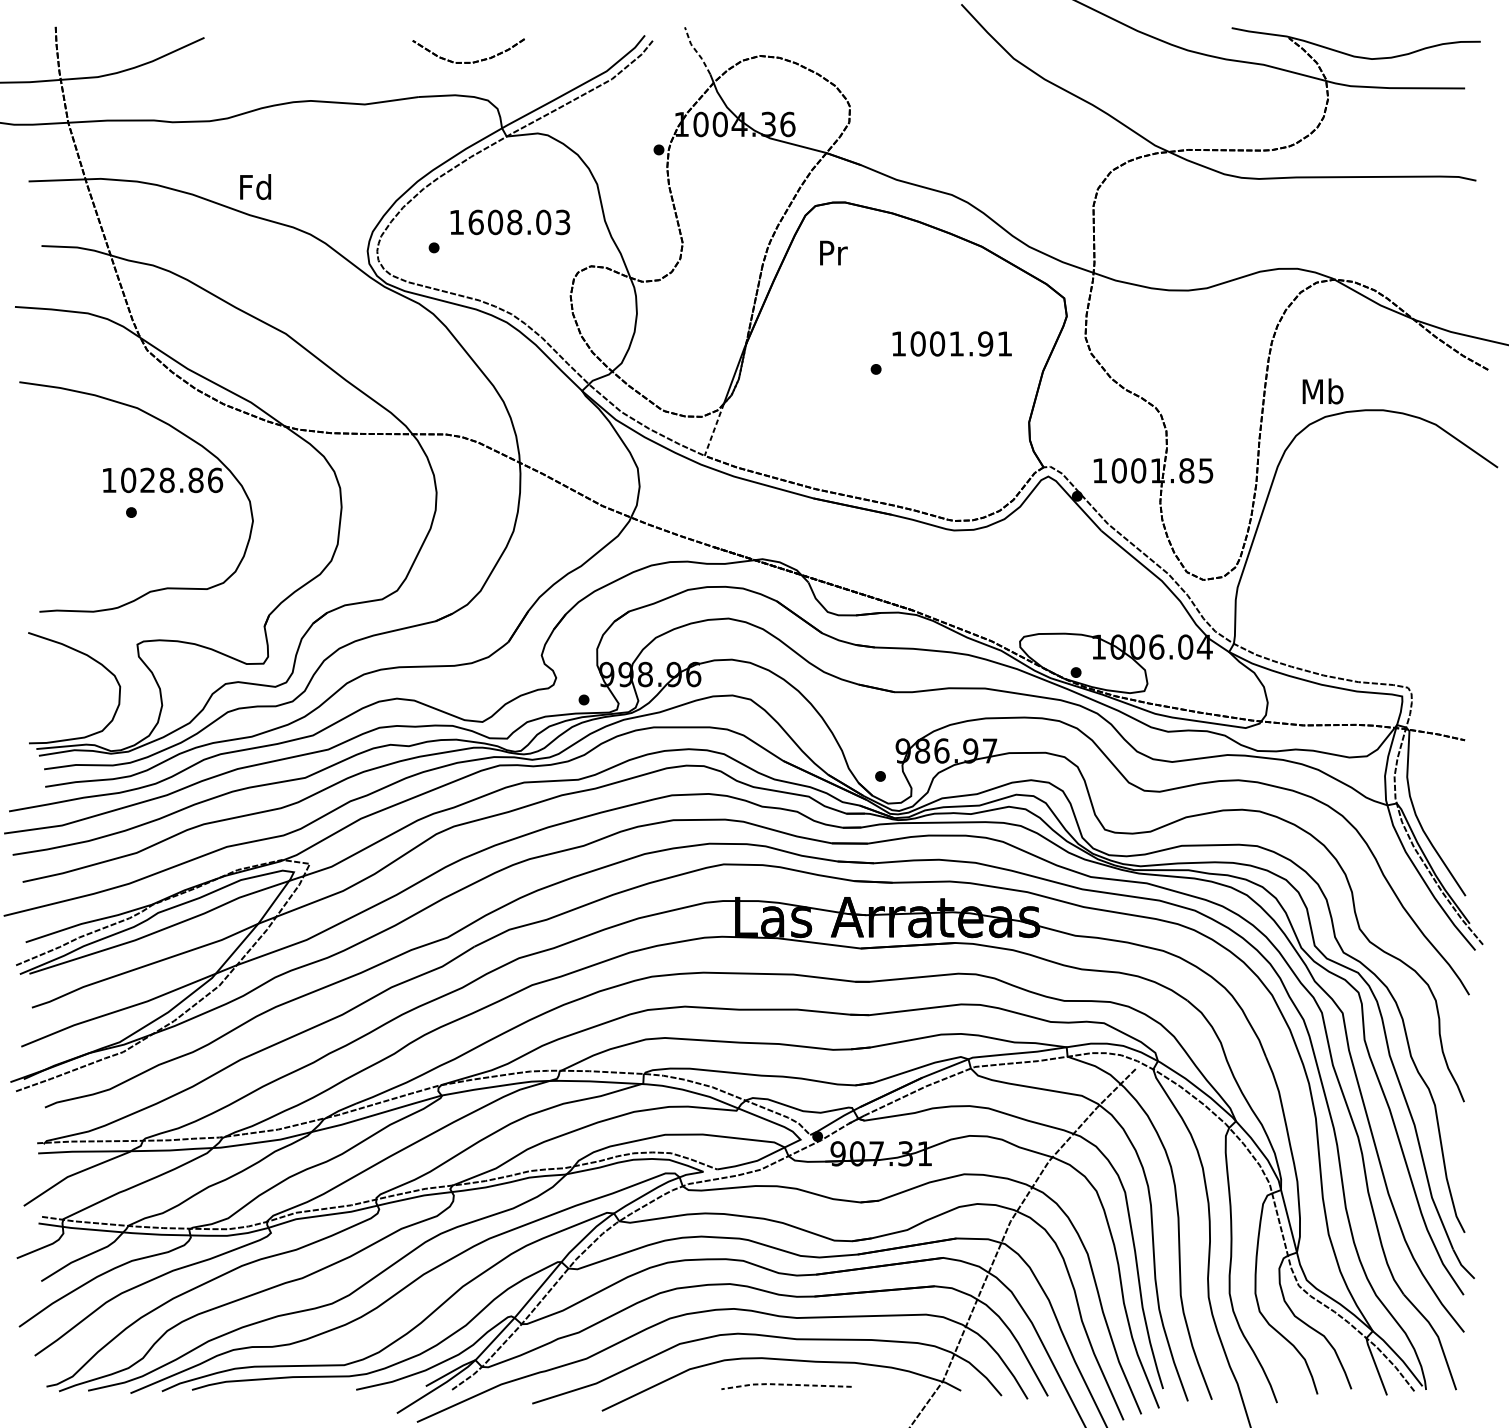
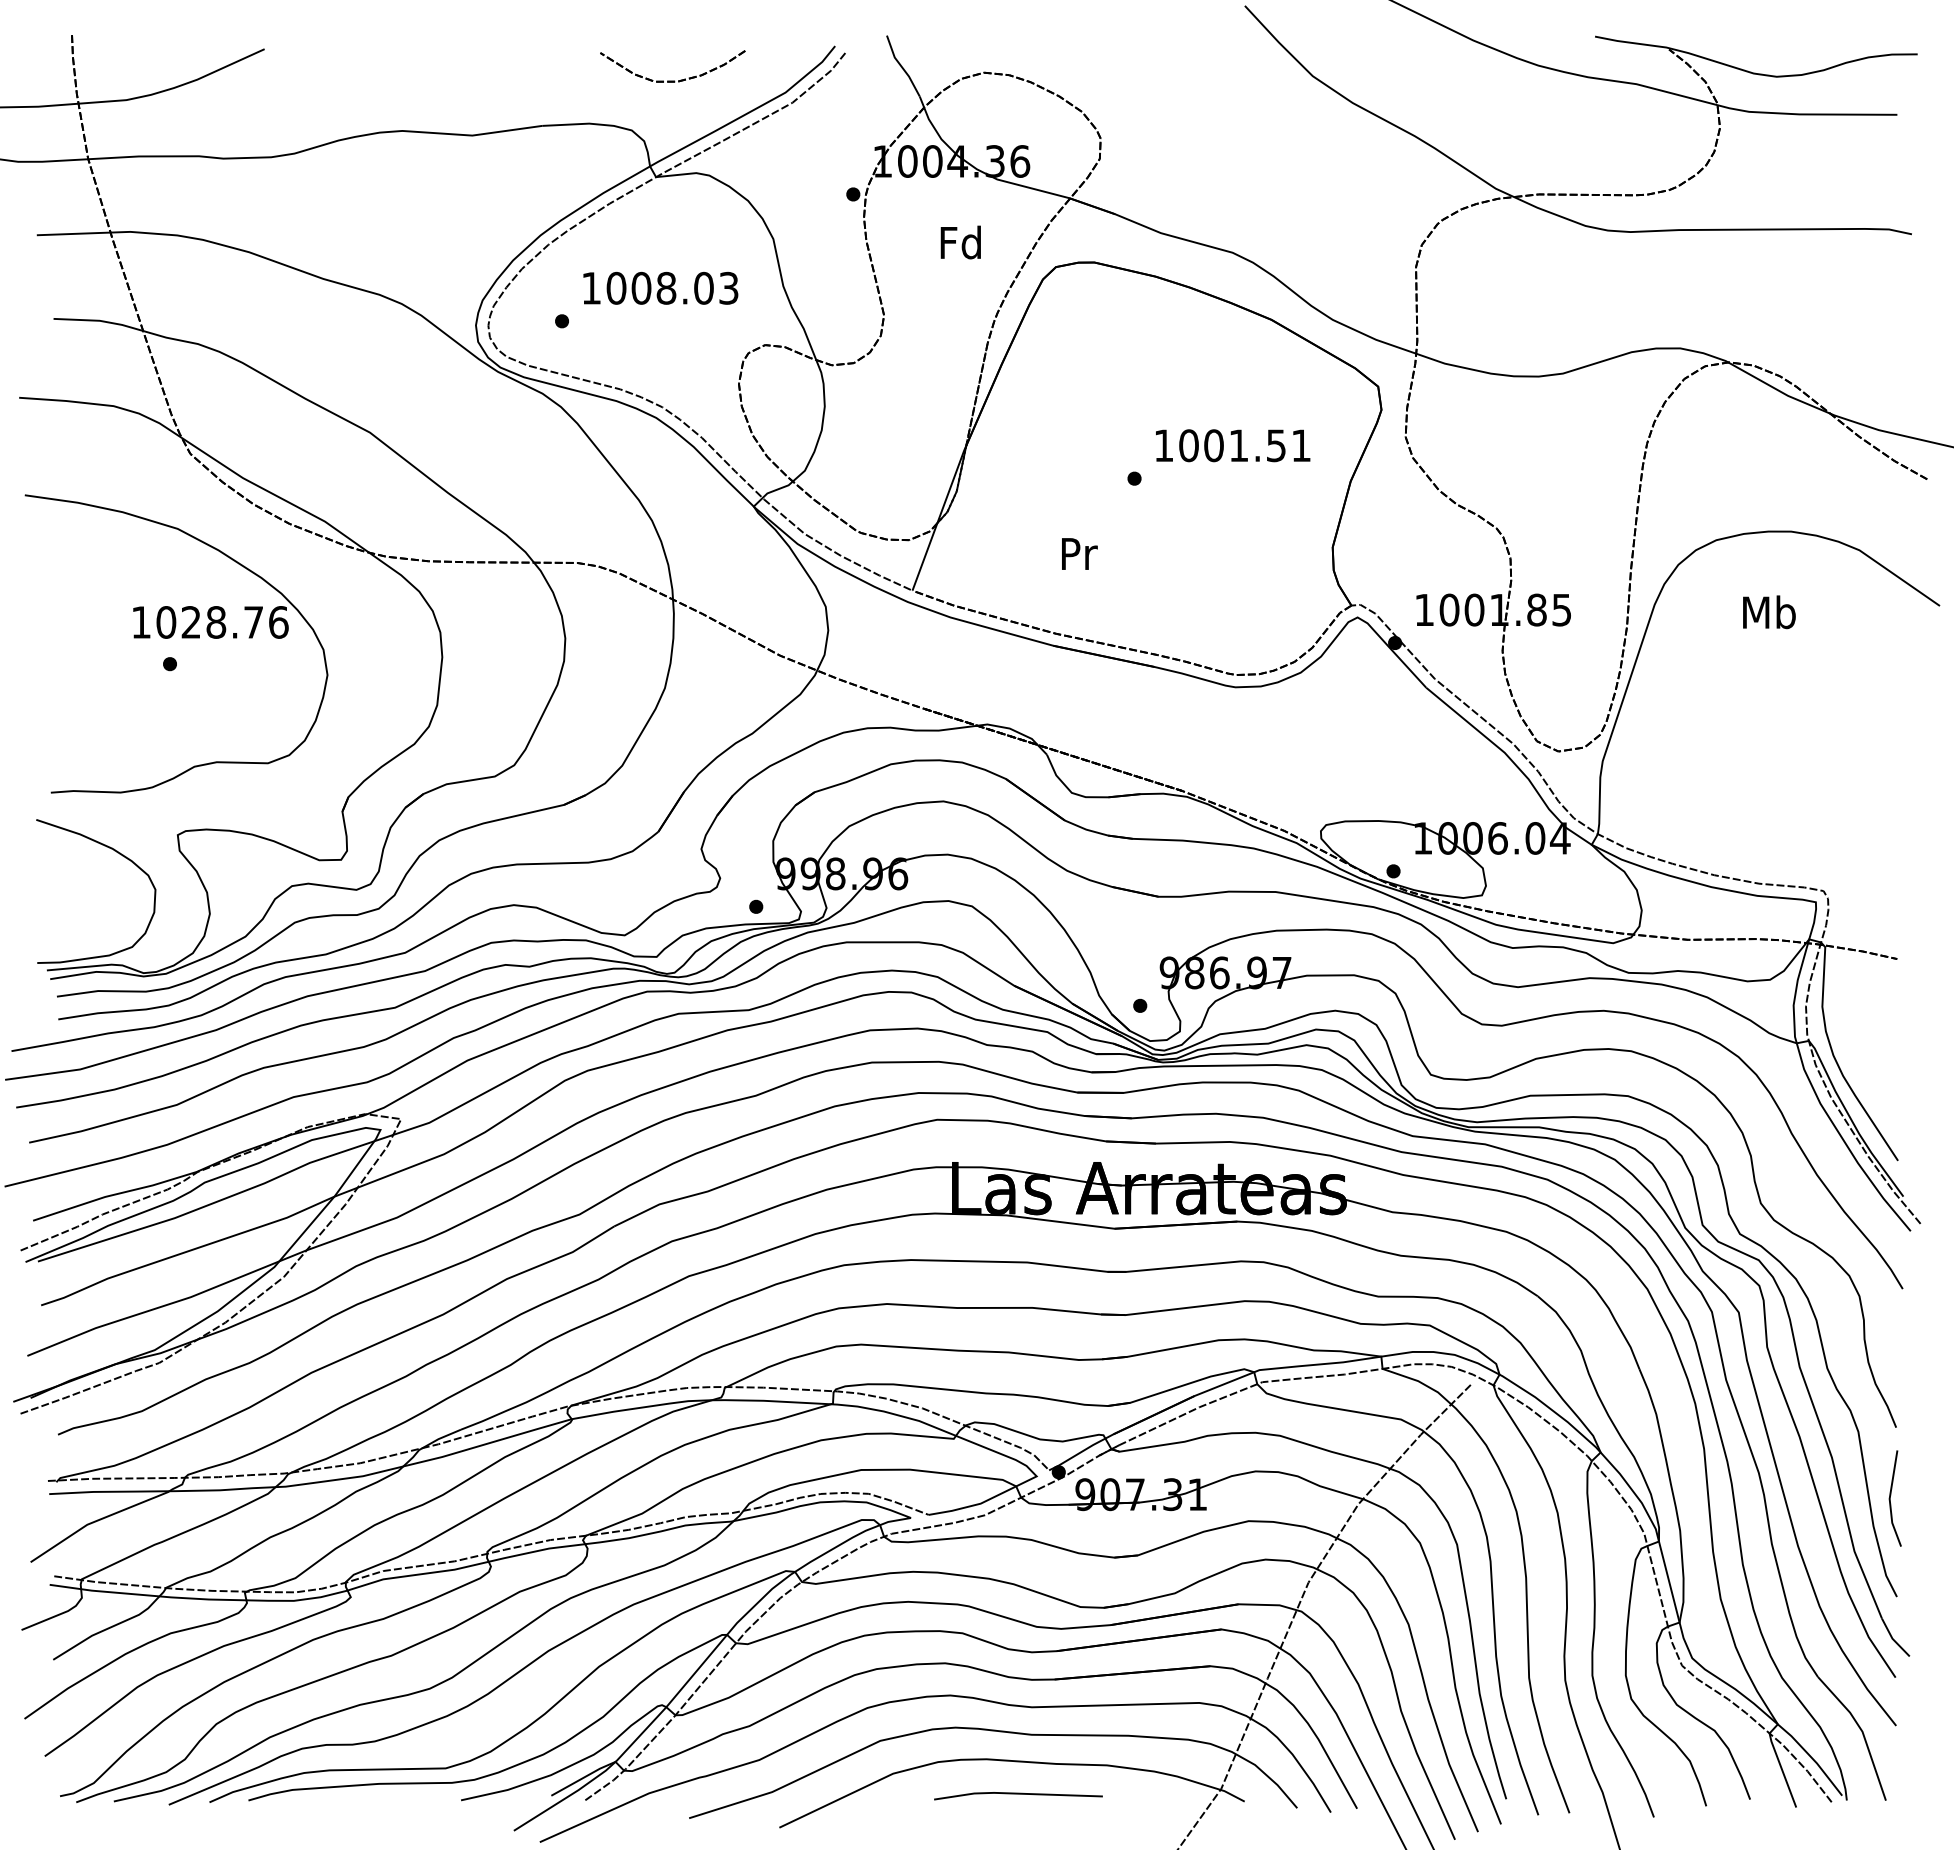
line: (696, 51) -> (901, 66), dashed -> solid
part: (468, 61) -> (672, 80), moved
text: (255, 187) -> (960, 242), moved
text: (476, 221) -> (616, 287), 1608.03 -> 1008.03
text: (833, 252) -> (1079, 553), moved
text: (985, 343) -> (1276, 445), 1001.91 -> 1001.51
text: (1323, 391) -> (1769, 612), moved
line: (713, 429) -> (924, 556), dashed -> solid
text: (195, 480) -> (253, 622), 1028.86 -> 1028.76
line: (1459, 1156) -> (1890, 1498), added
line: (785, 1384) -> (1017, 1793), dashed -> solid

